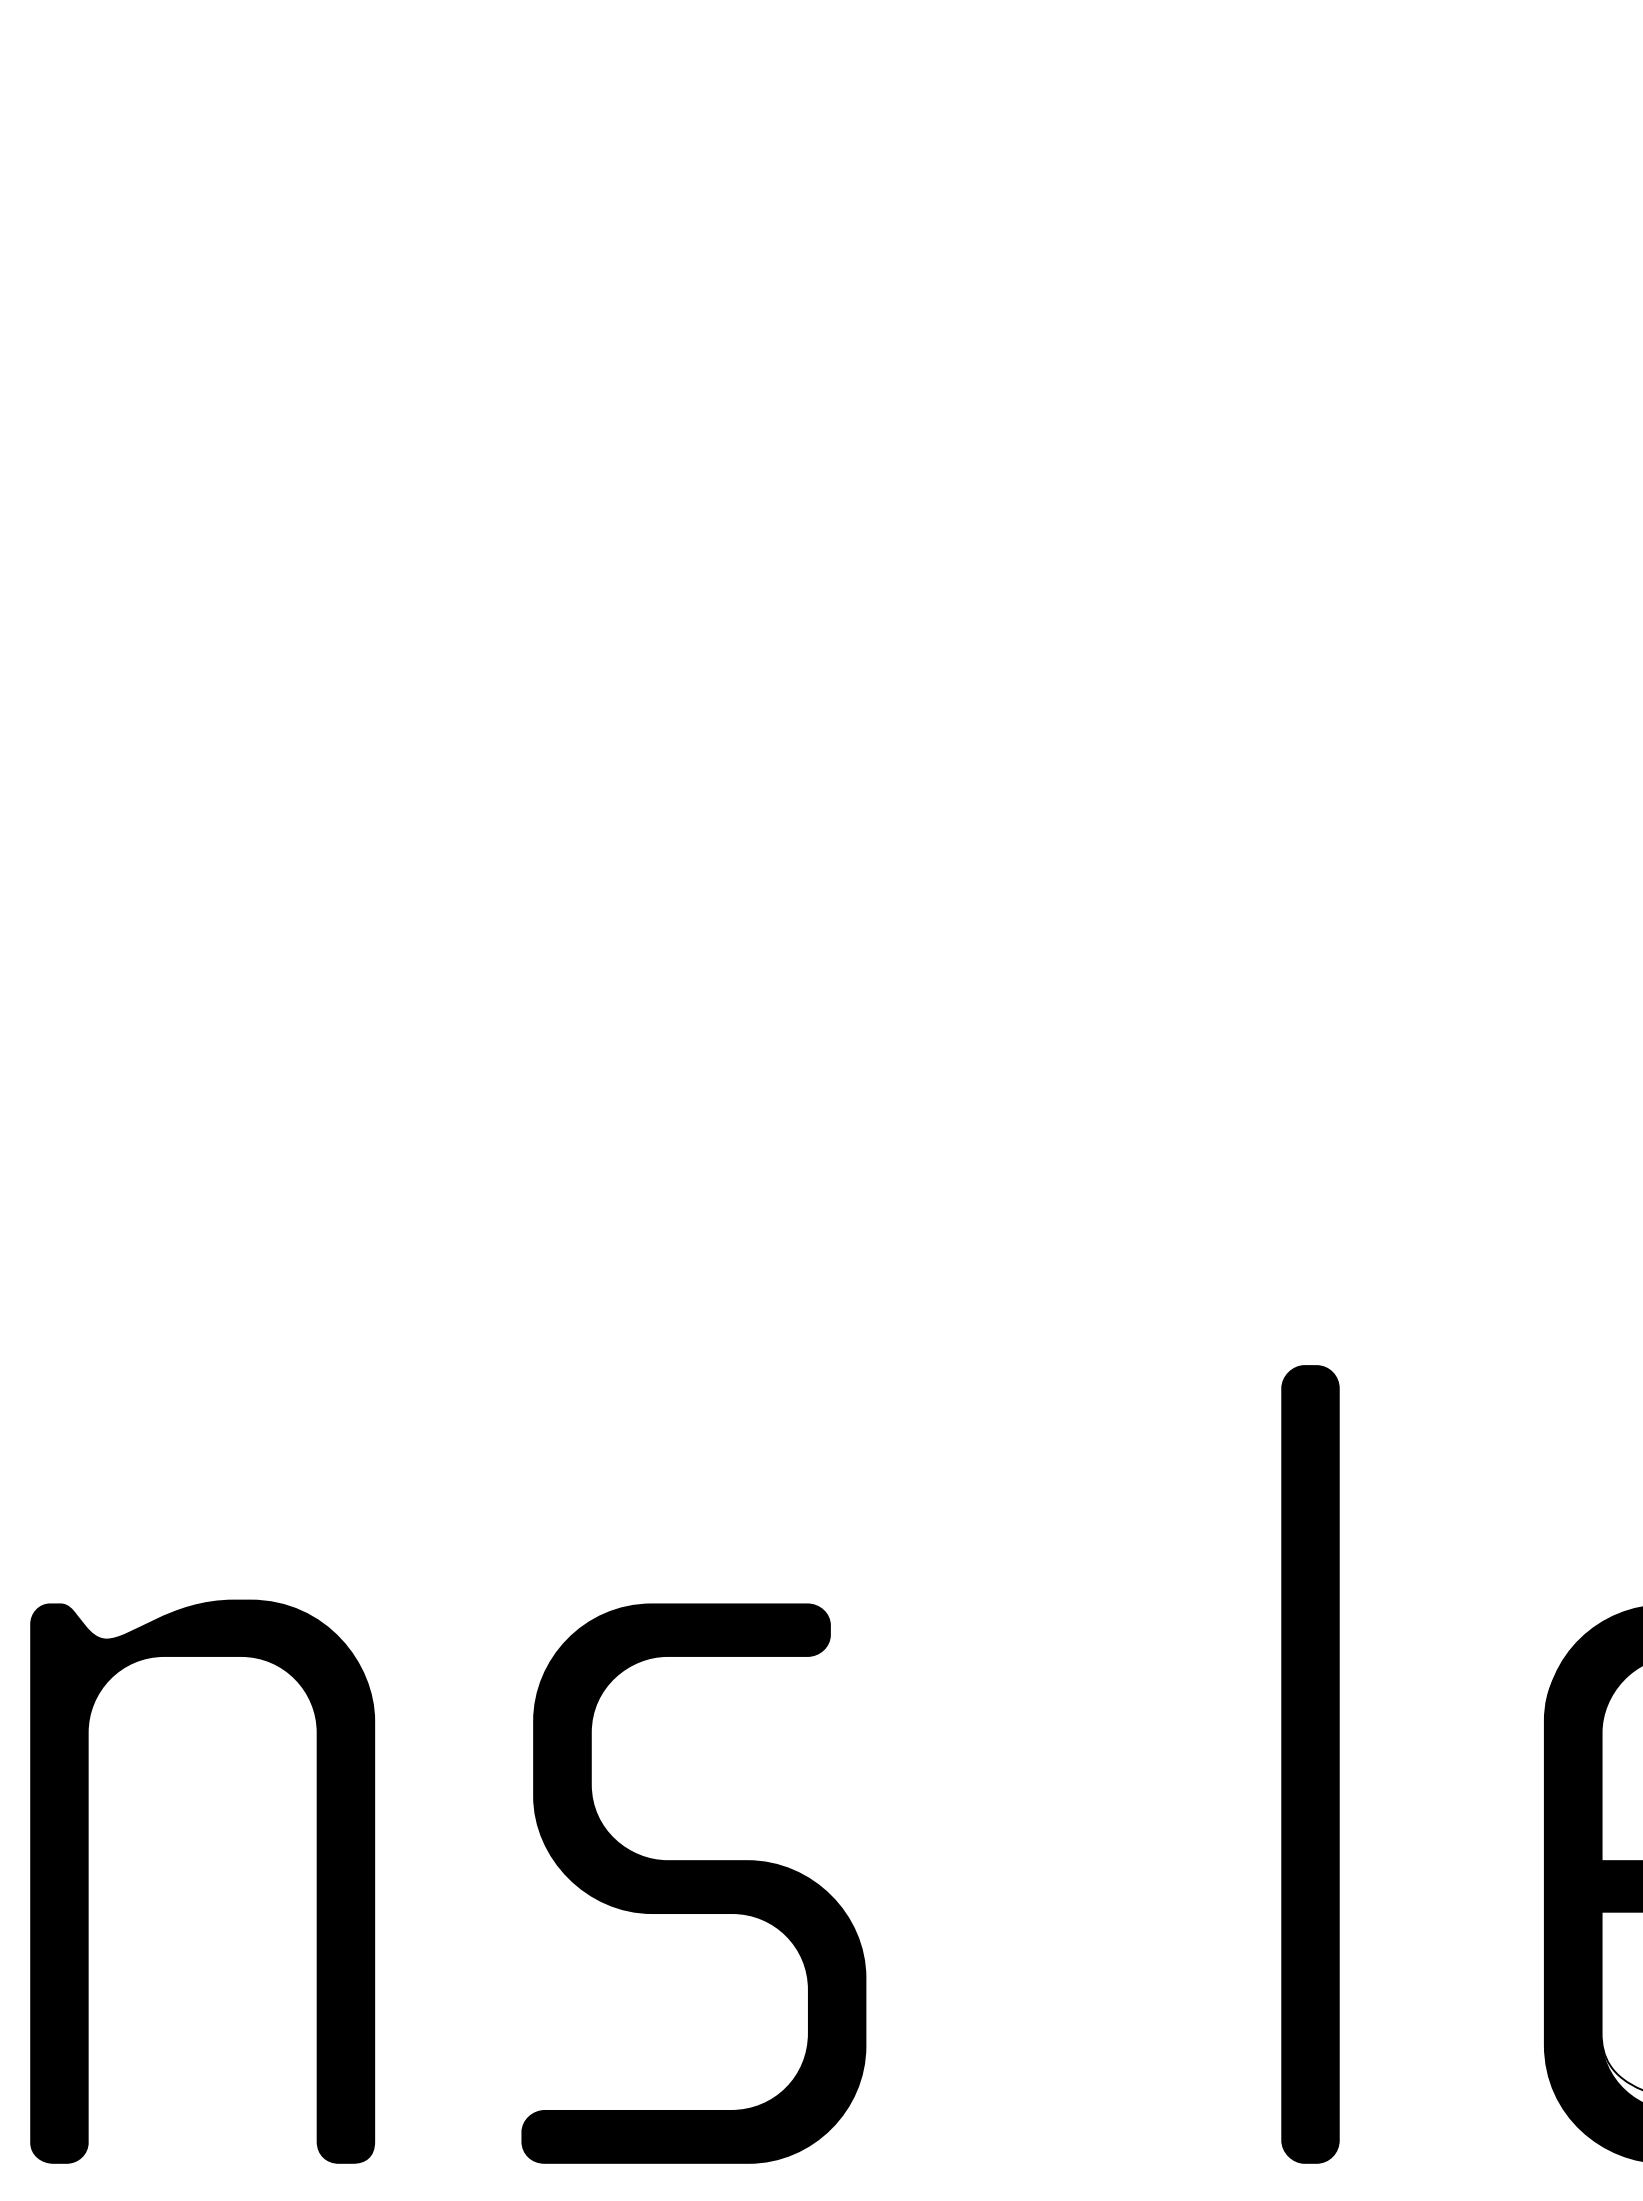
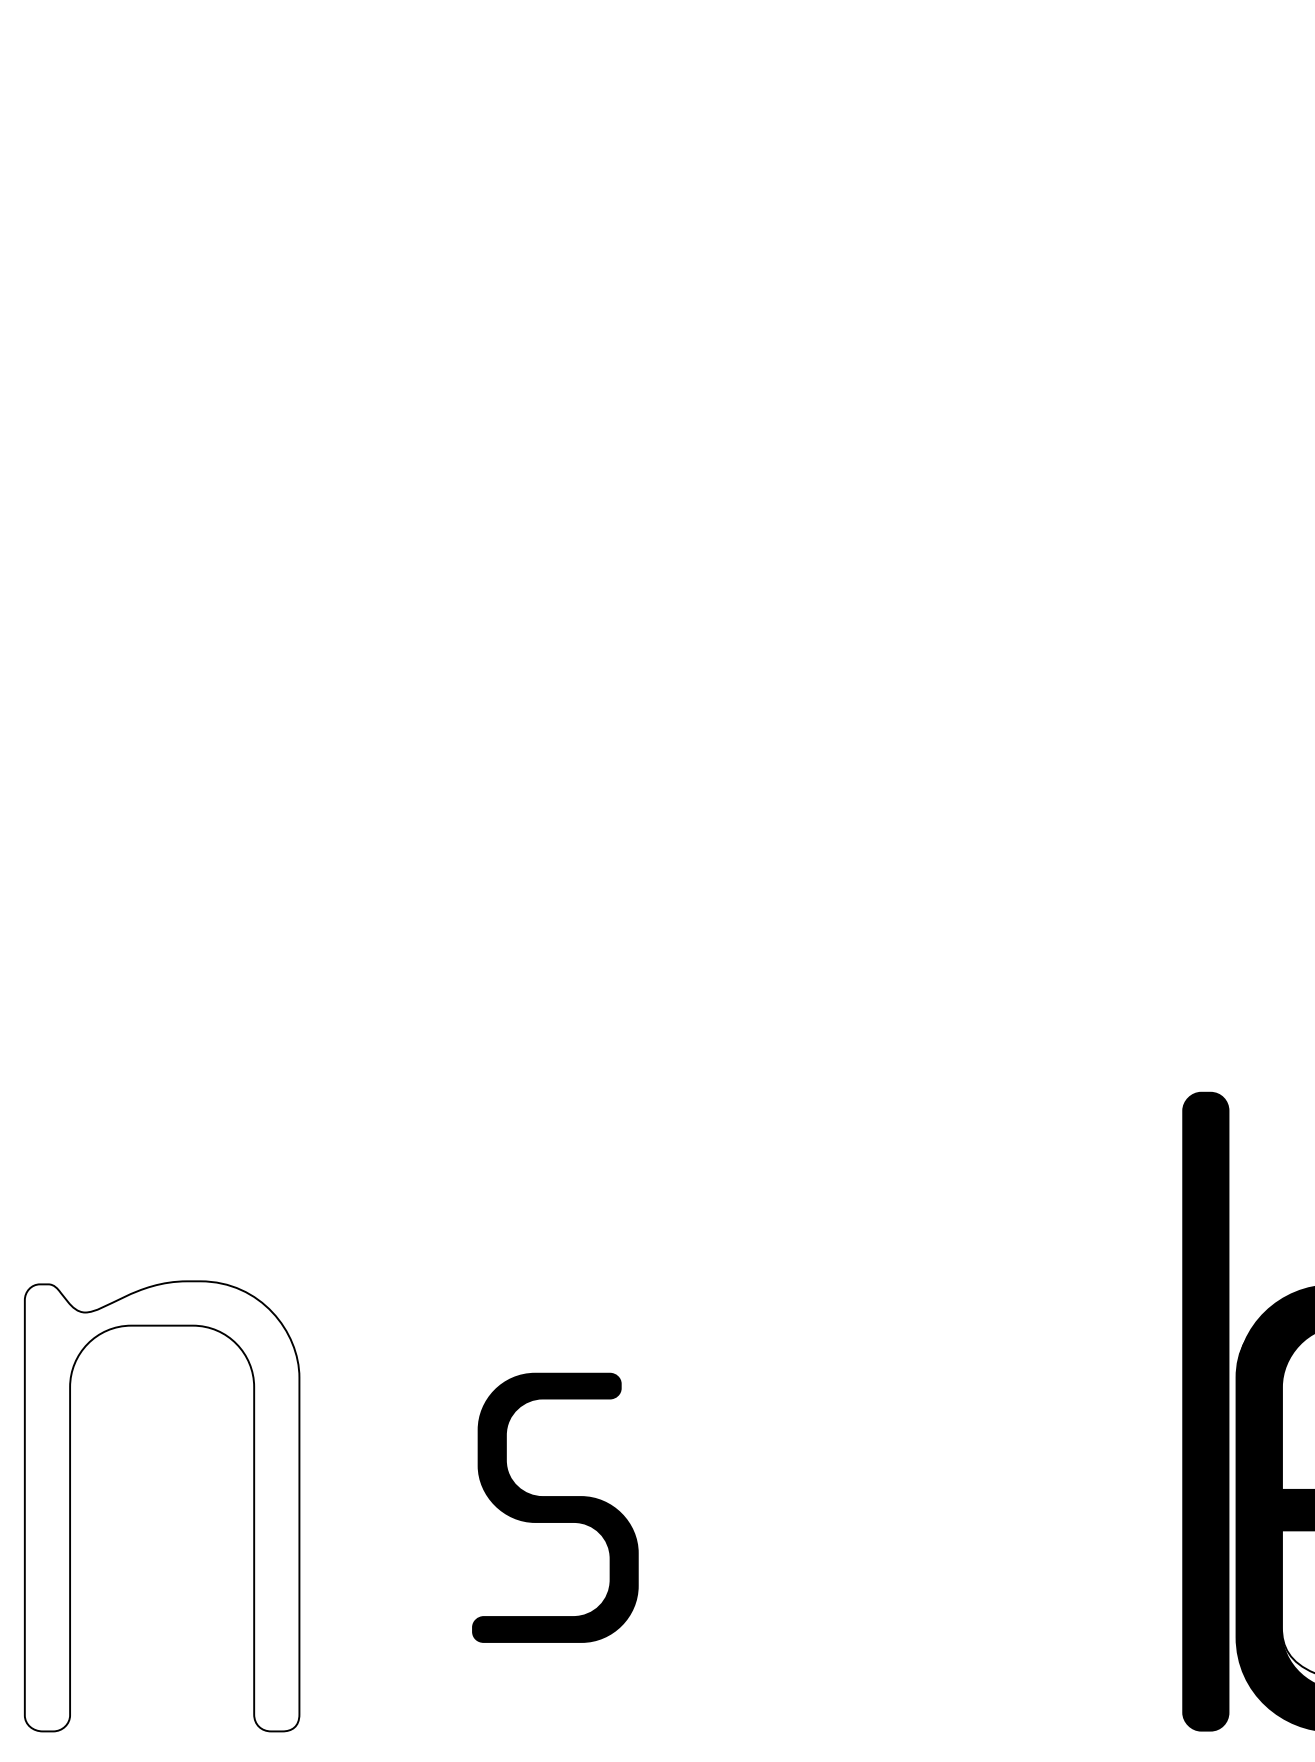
part: (1310, 1764) -> (1205, 1411), moved
fill: (202, 1881) -> (161, 1506), removed
part: (693, 1883) -> (555, 1507), size x0.6

